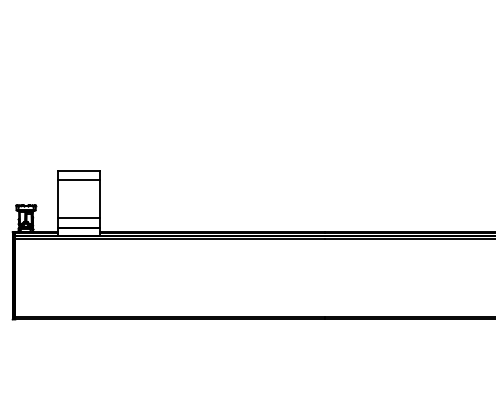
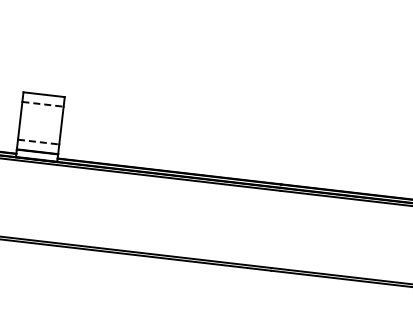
line: (79, 180) -> (43, 104), solid -> dashed
line: (79, 218) -> (39, 142), solid -> dashed

